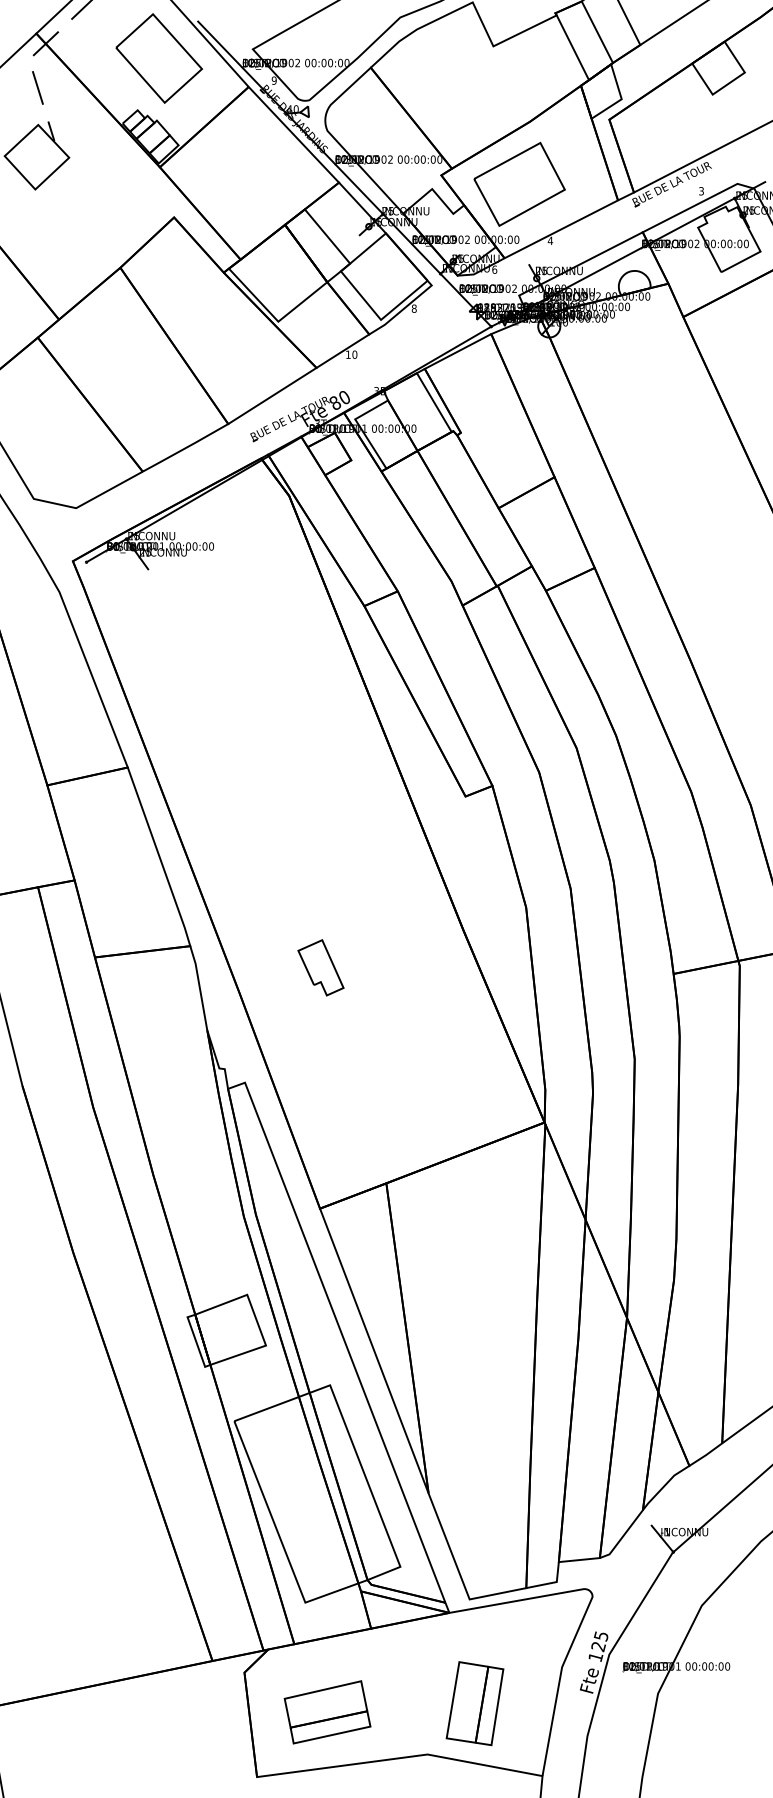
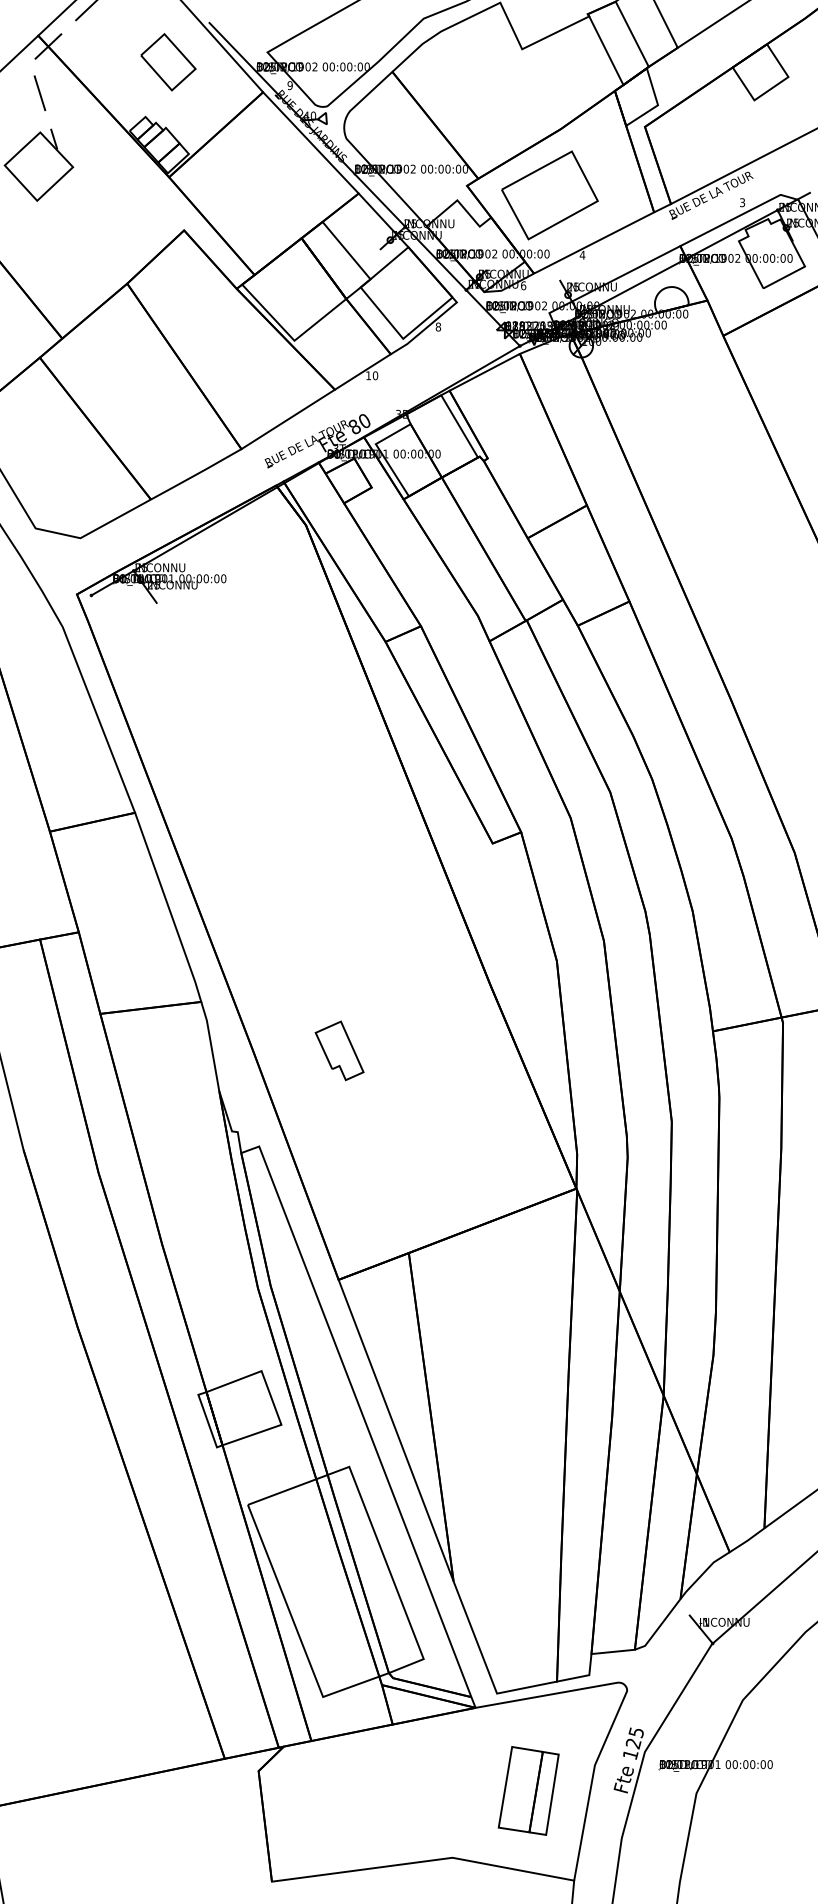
part: (159, 58) -> (168, 62), size x0.6
part: (320, 967) -> (339, 1050), moved
part: (474, 1703) -> (528, 1790), moved
part: (327, 1712) -> (346, 1813), removed

